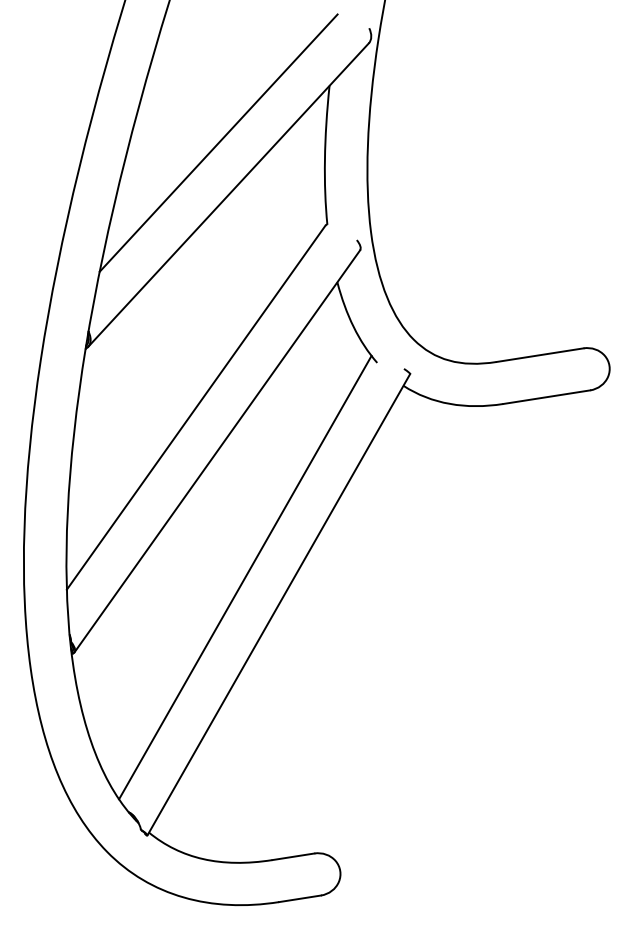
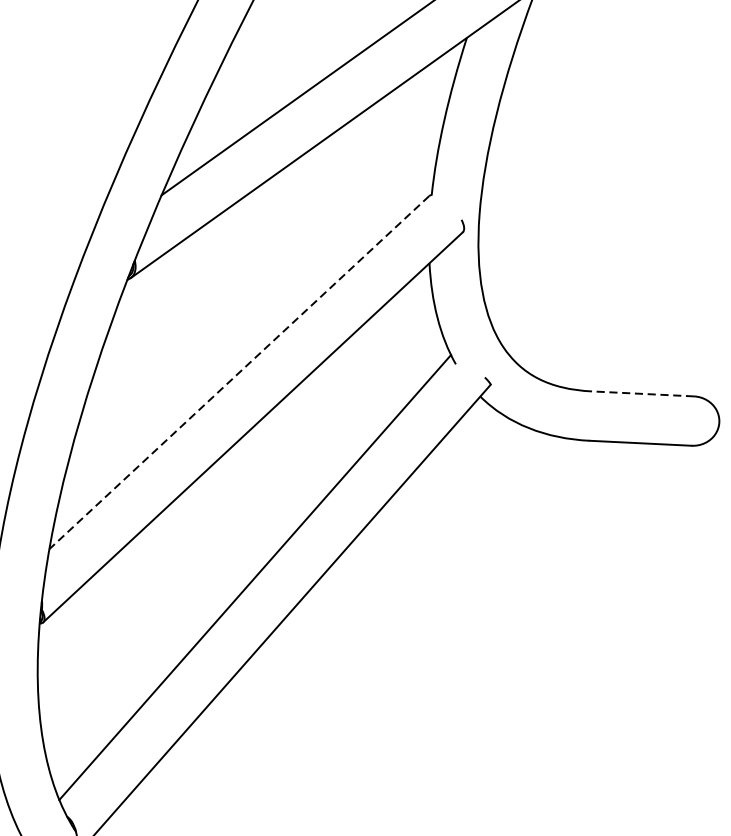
line: (540, 355) -> (643, 394), solid -> dashed
line: (195, 408) -> (238, 373), solid -> dashed

